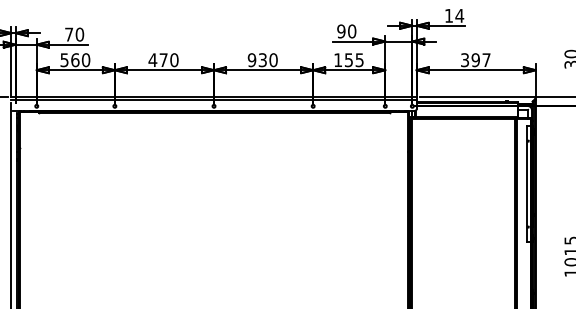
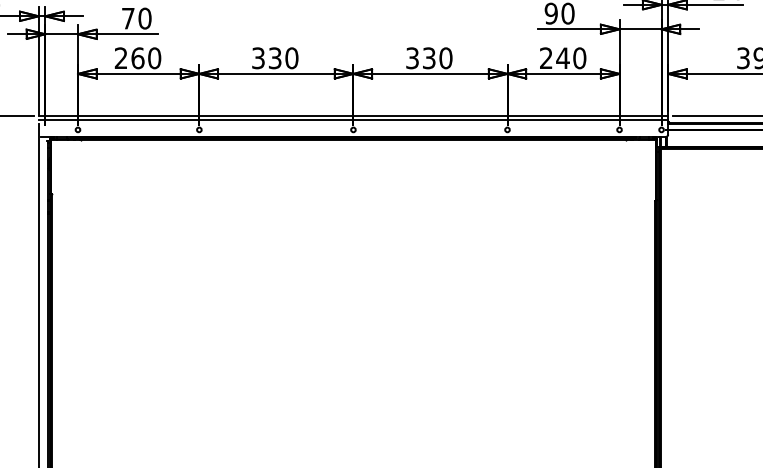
text: (251, 59) -> (411, 57), 930 -> 330
text: (64, 60) -> (121, 58), 560 -> 260
text: (157, 60) -> (265, 58), 470 -> 330
text: (348, 60) -> (562, 58), 155 -> 240

